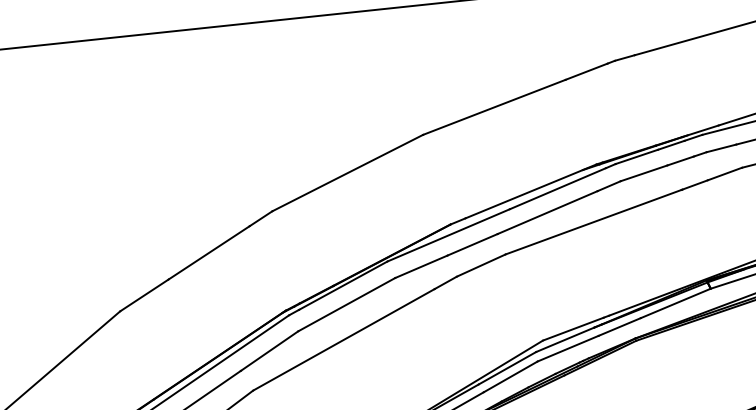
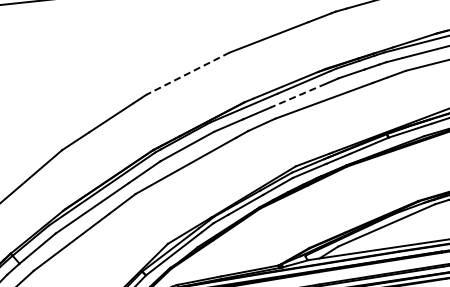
line: (346, 172) -> (187, 73), solid -> dashed
line: (545, 212) -> (297, 95), solid -> dashed

